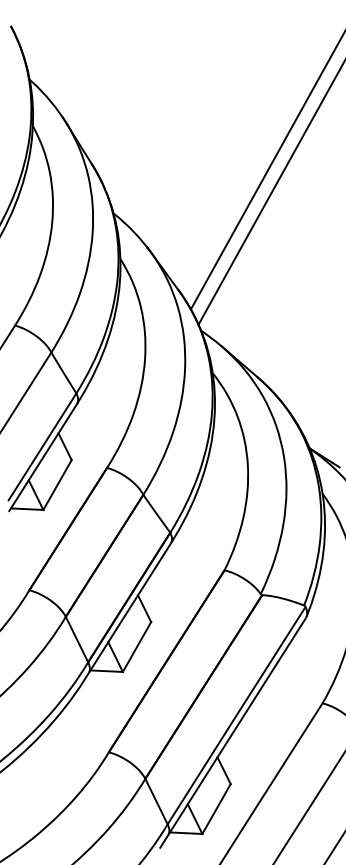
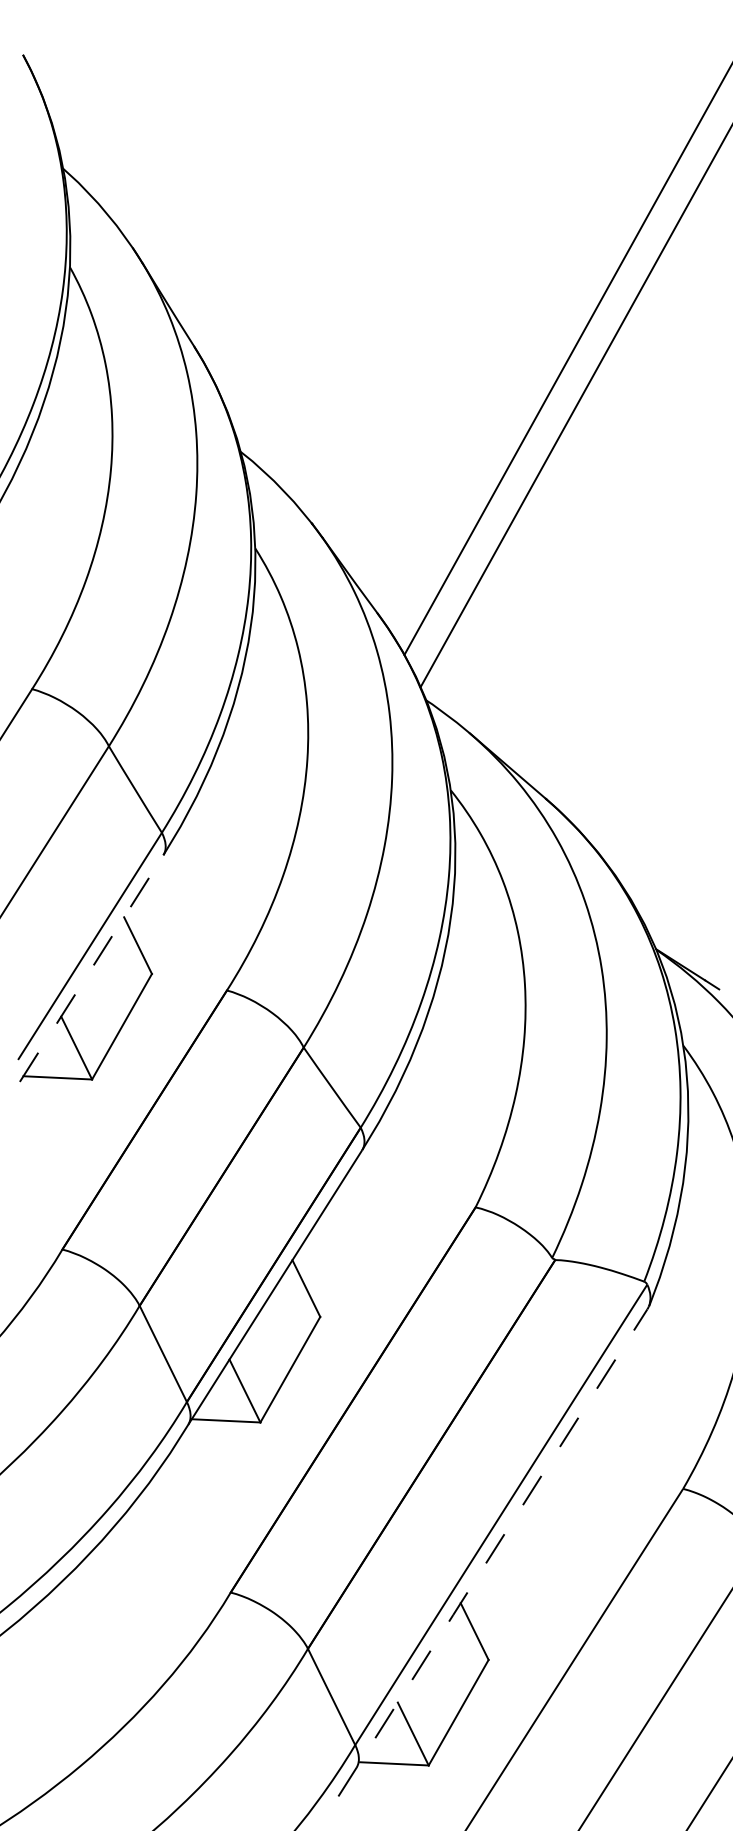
line: (43, 457) -> (92, 968), solid -> dashed
line: (232, 733) -> (492, 1552), solid -> dashed

